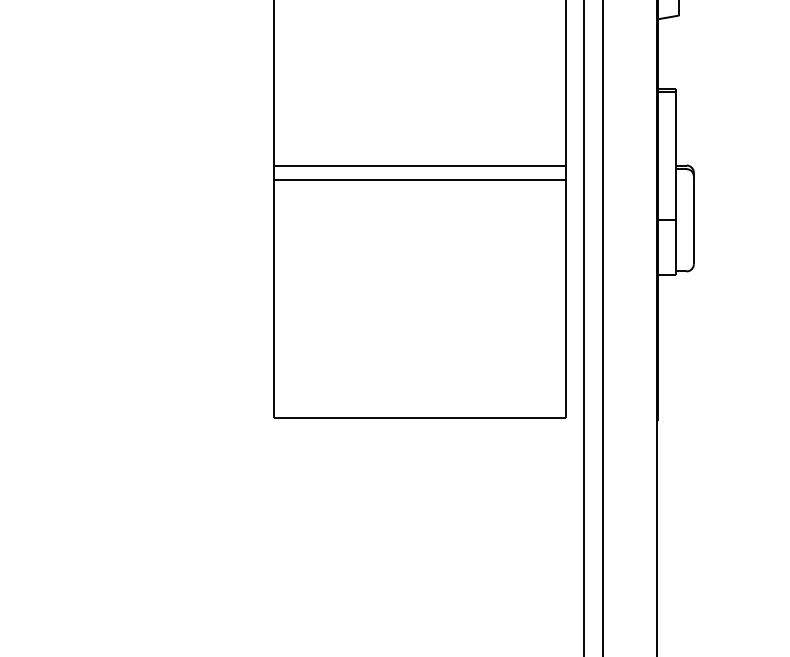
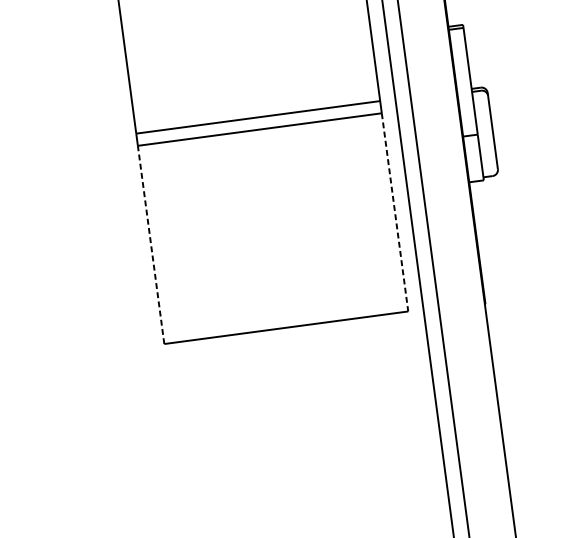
line: (273, 298) -> (150, 244), solid -> dashed
line: (565, 298) -> (394, 212), solid -> dashed

